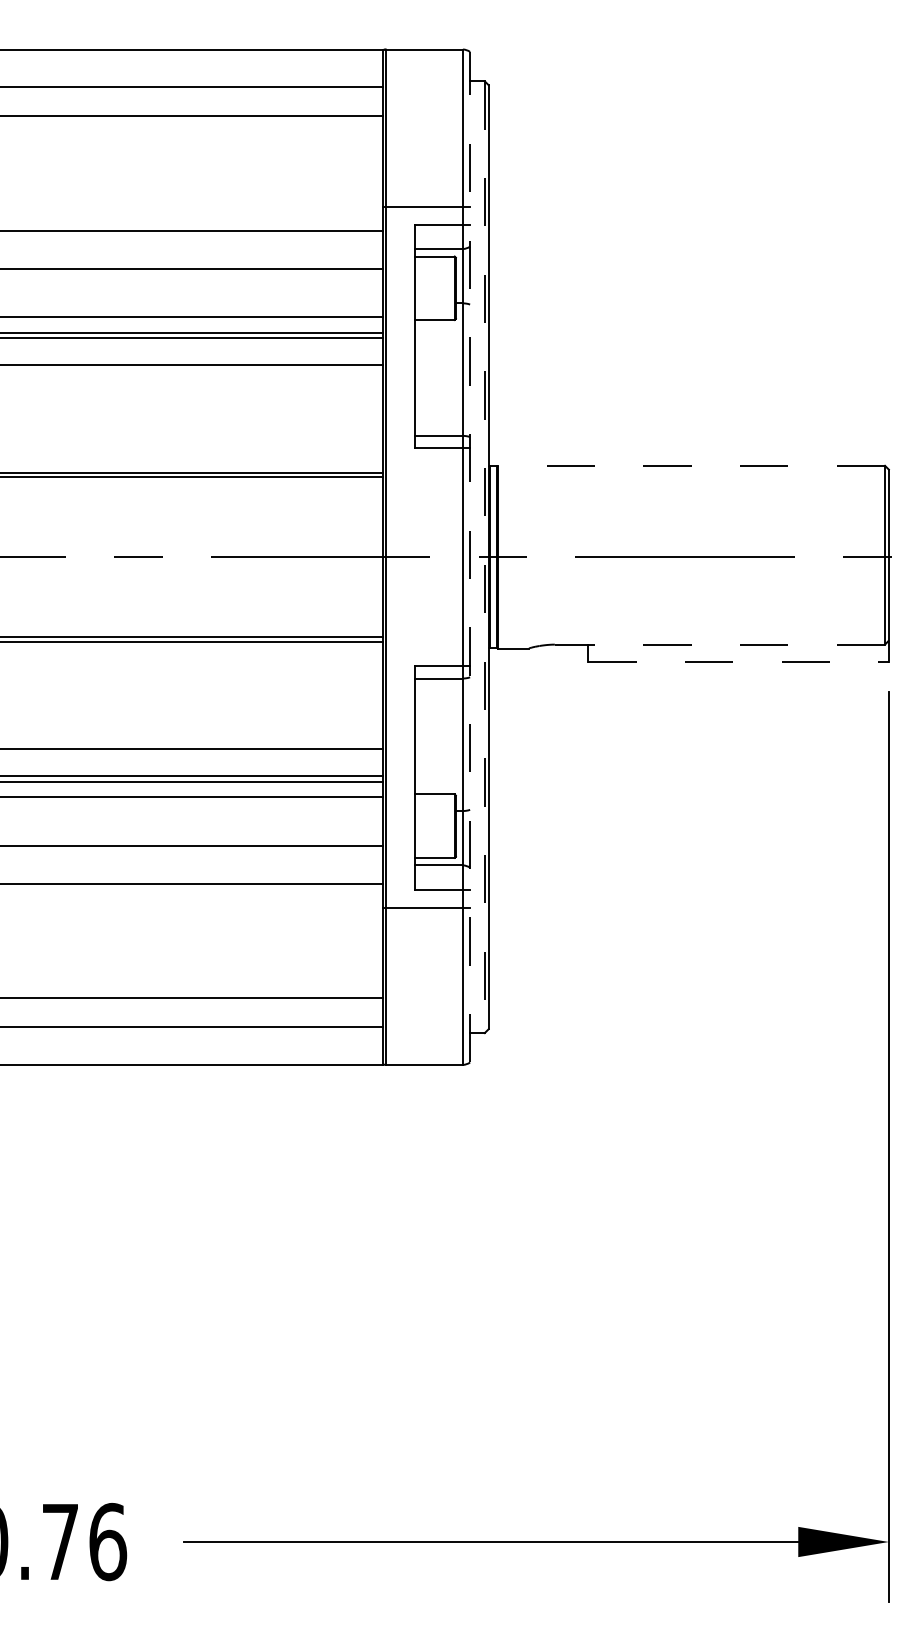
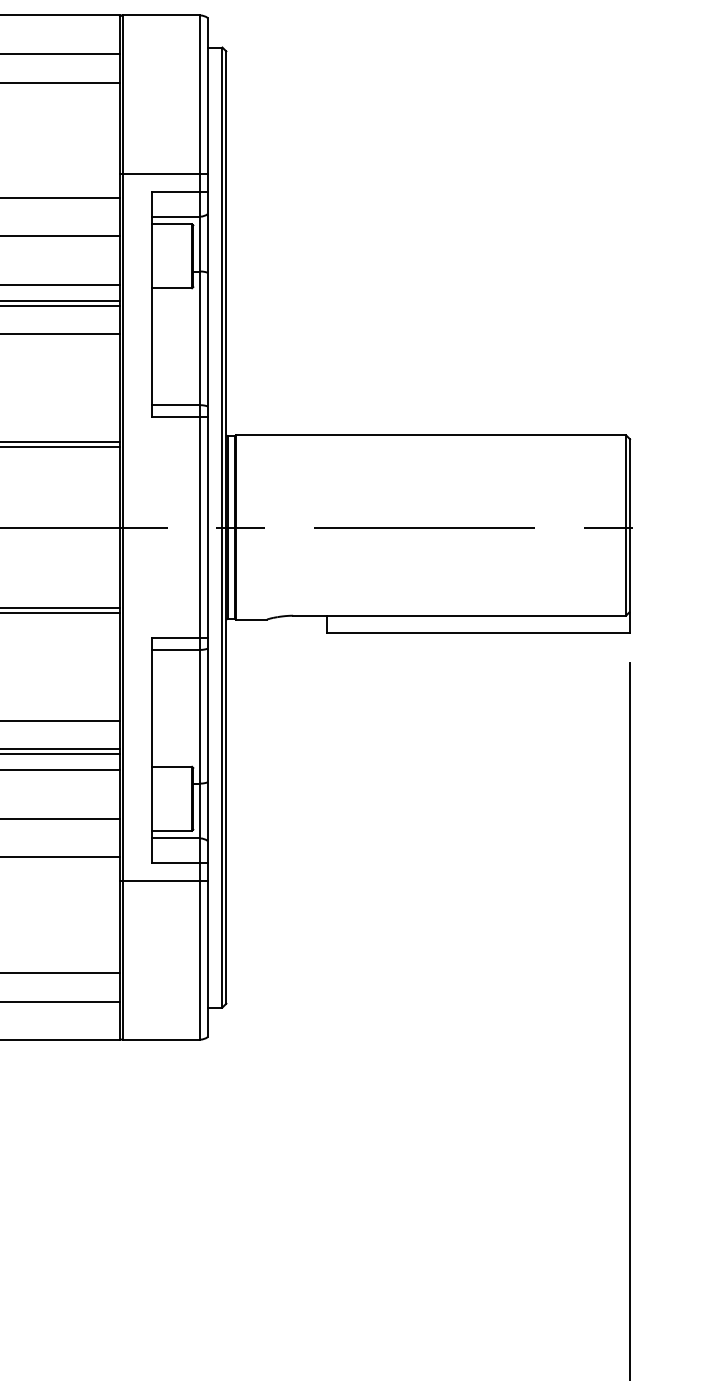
line: (691, 465) -> (430, 435), dashed -> solid
line: (470, 556) -> (207, 526), dashed -> solid
line: (484, 557) -> (222, 527), dashed -> solid
line: (719, 644) -> (459, 615), dashed -> solid
line: (739, 661) -> (479, 632), dashed -> solid

